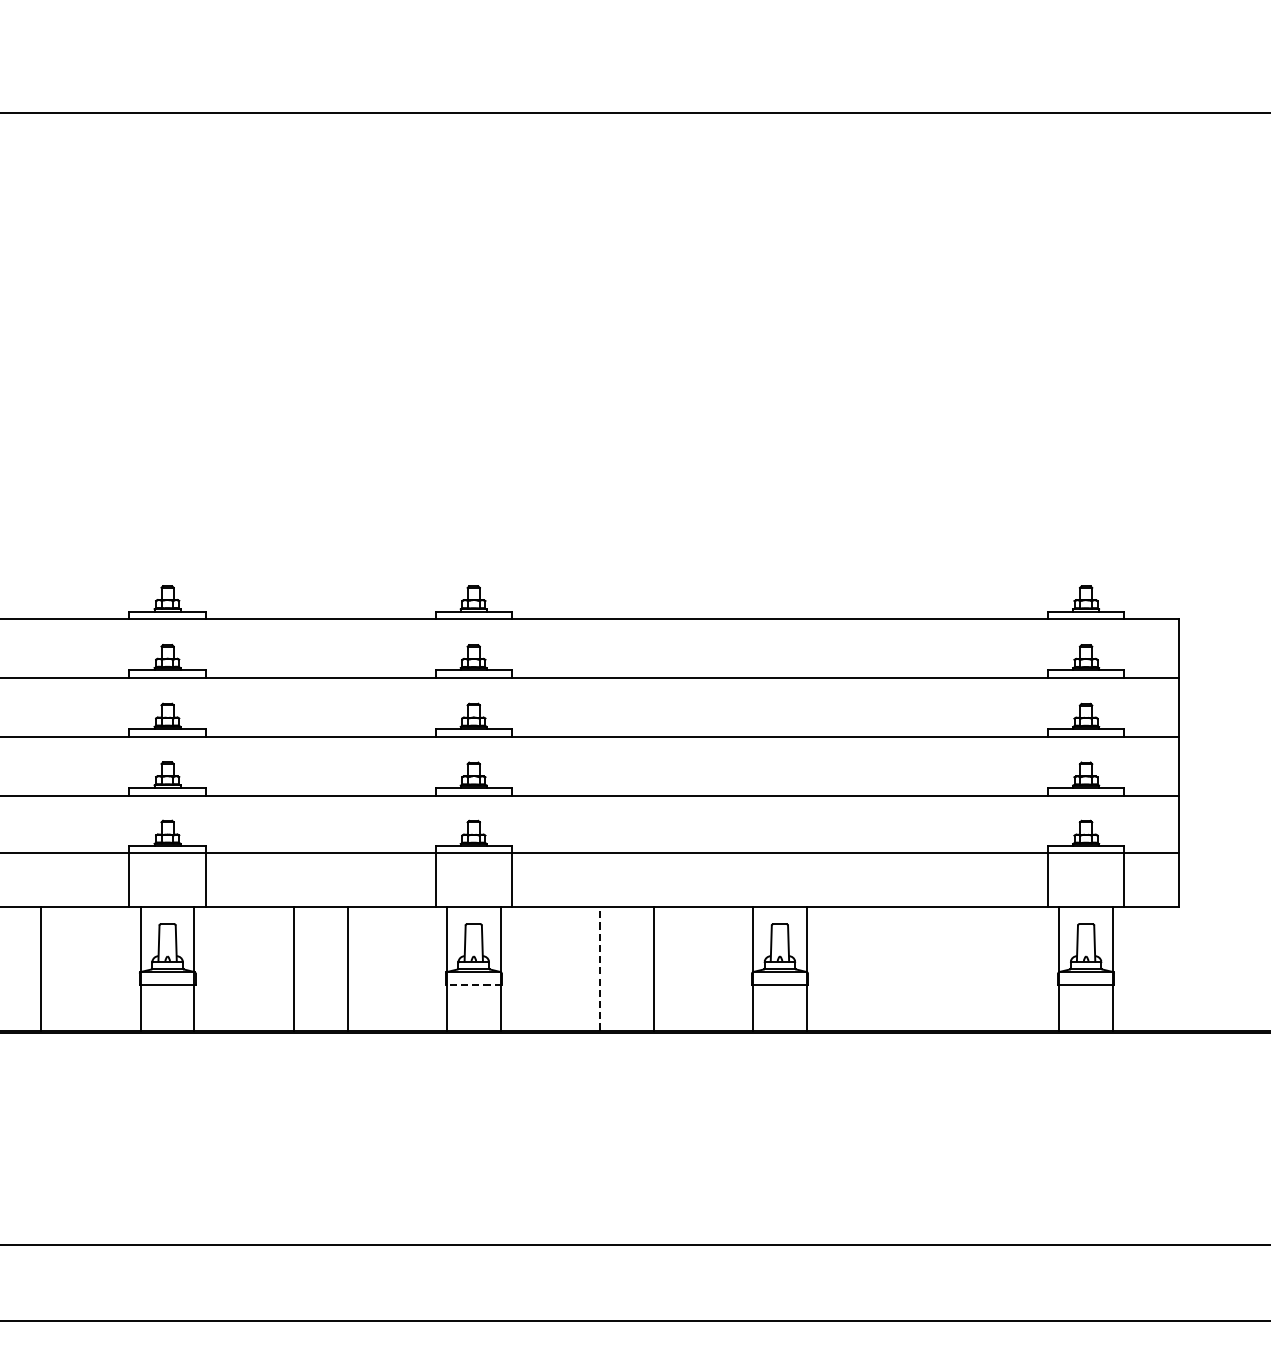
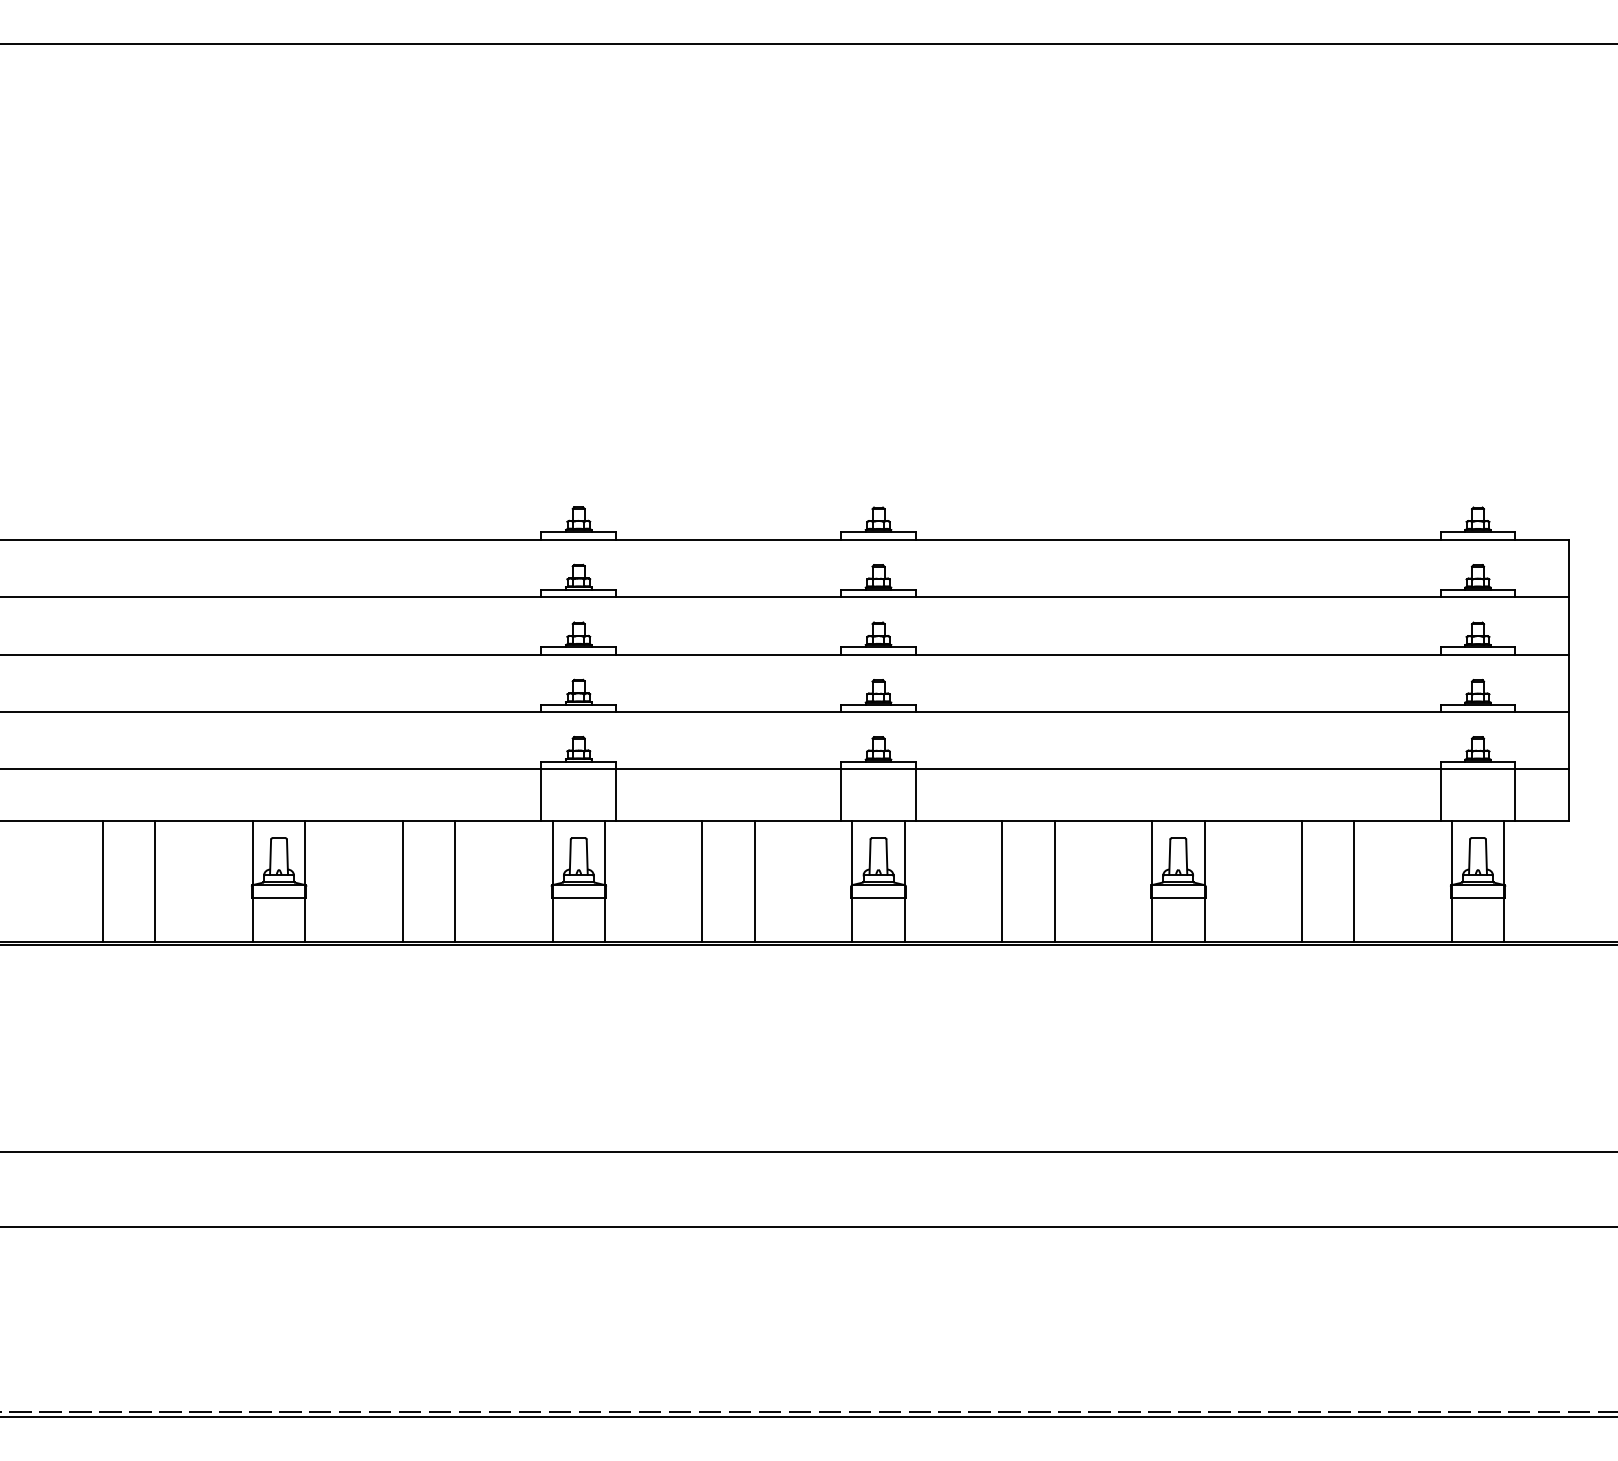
line: (600, 968) -> (1002, 881), dashed -> solid
line: (905, 968) -> (1301, 881), added
line: (959, 968) -> (1354, 881), added
line: (473, 985) -> (878, 898), dashed -> solid

